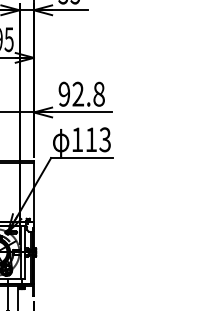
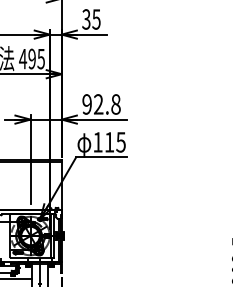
text: (104, 138) -> (120, 141), 113 -> 115

